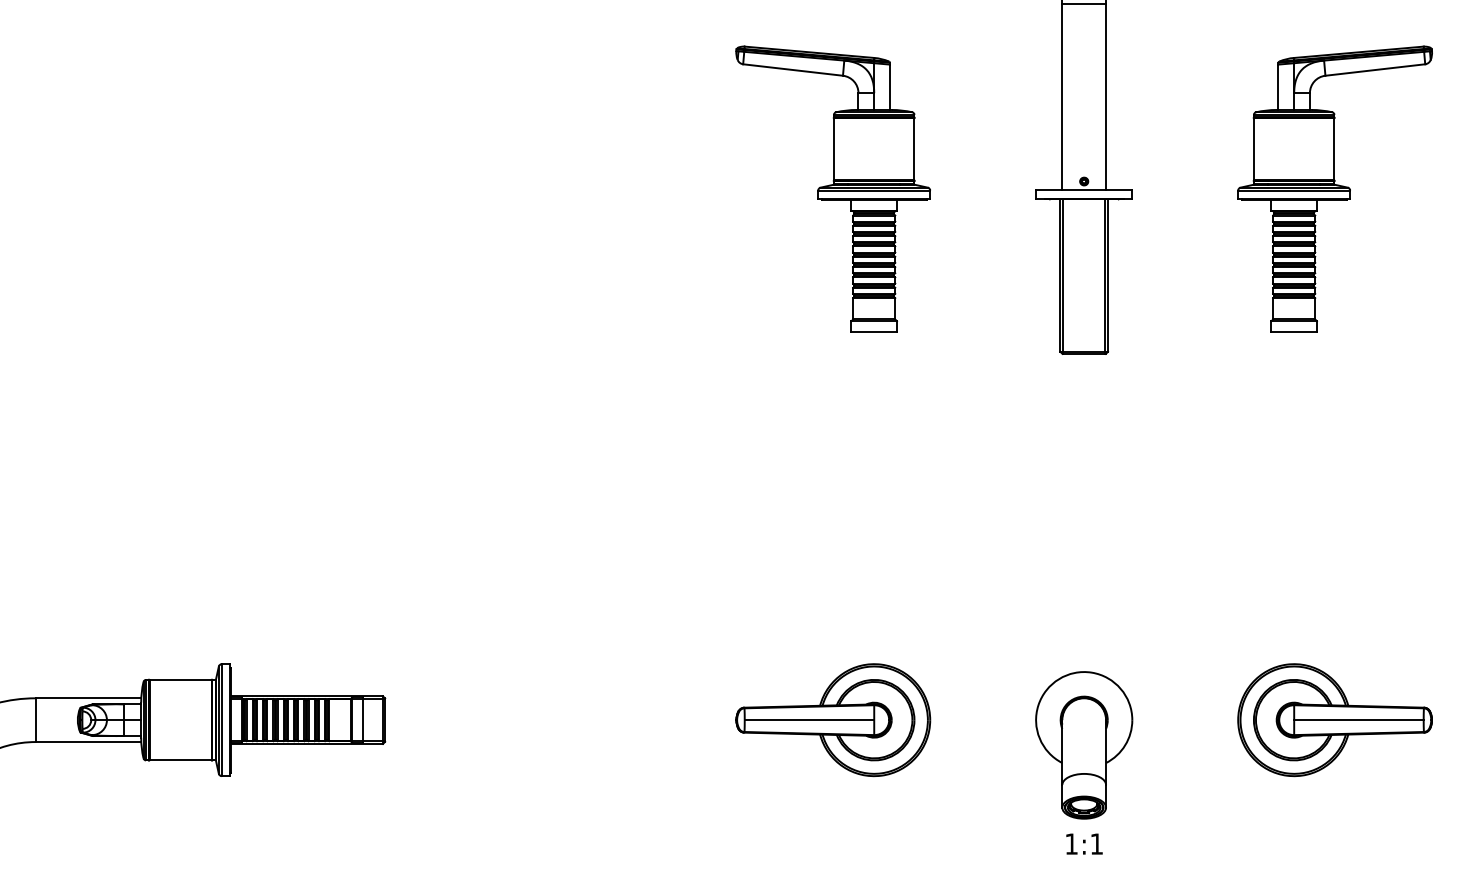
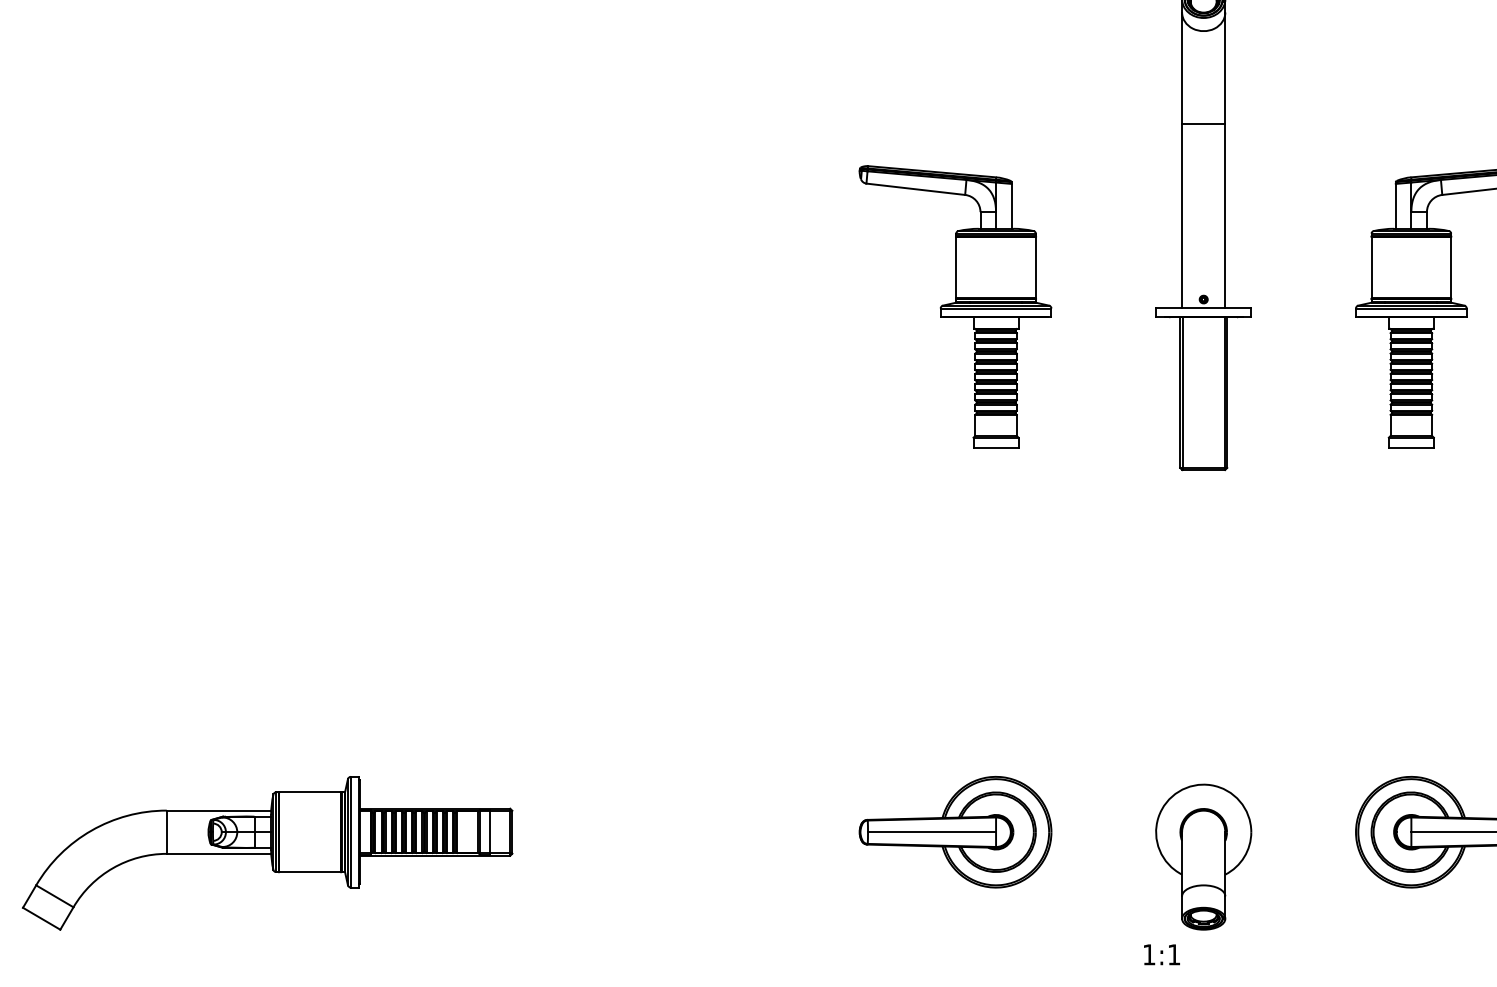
text: (1083, 843) -> (1161, 954), moved

